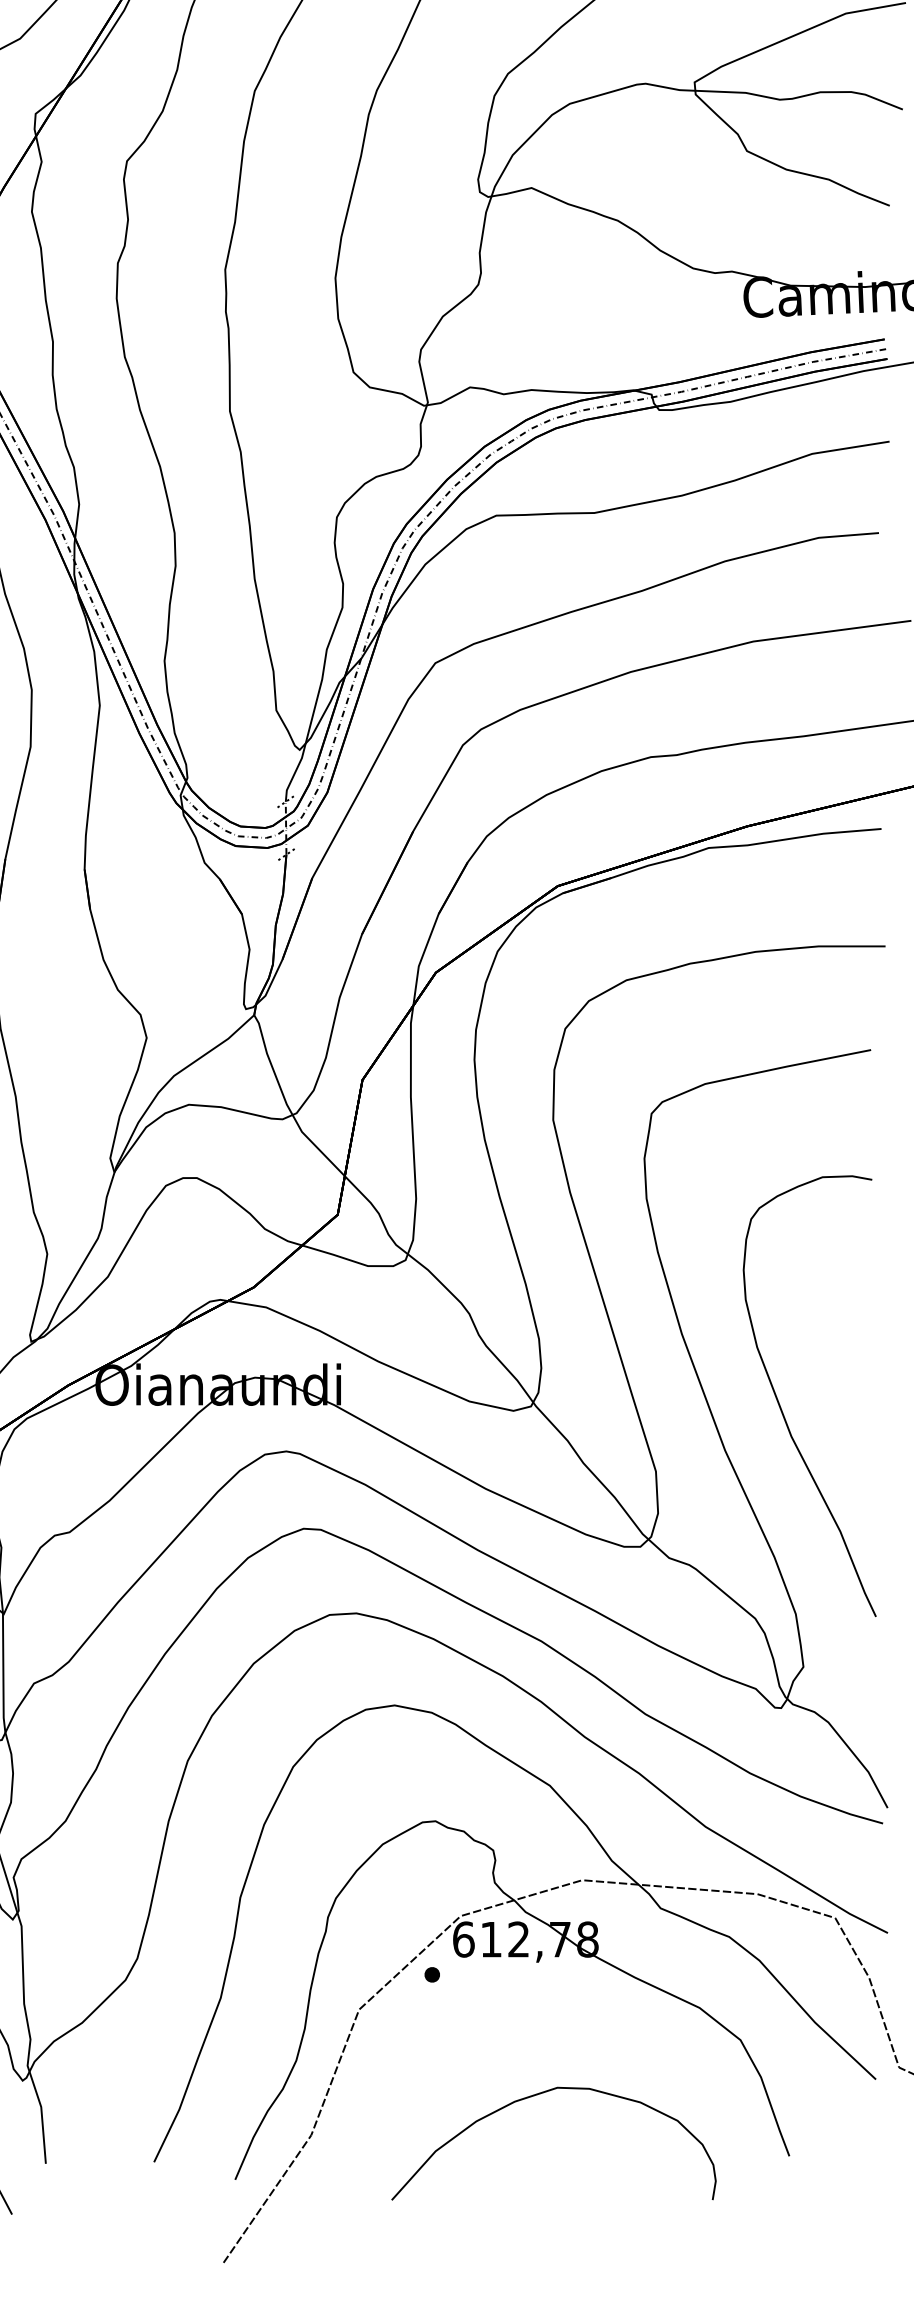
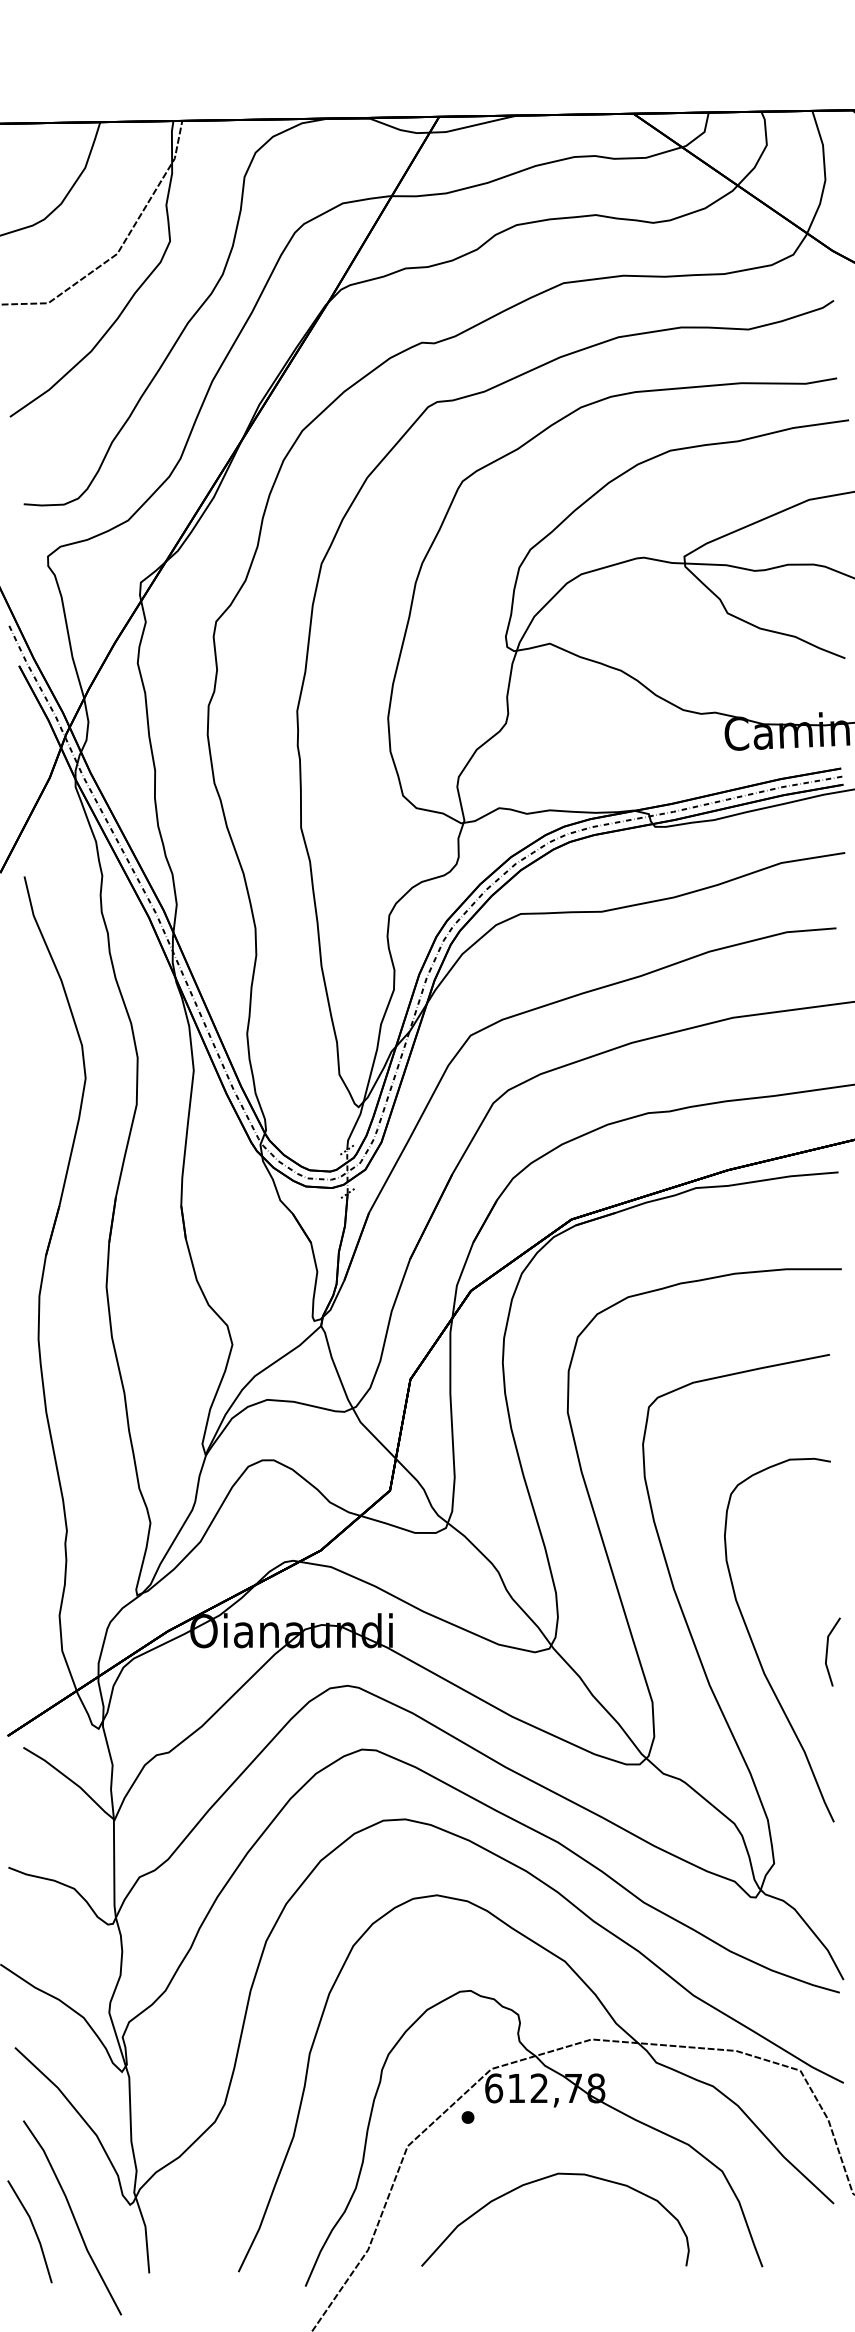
line: (869, 1406) -> (828, 1648), added
curve: (537, 2096) -> (541, 2180), moved

